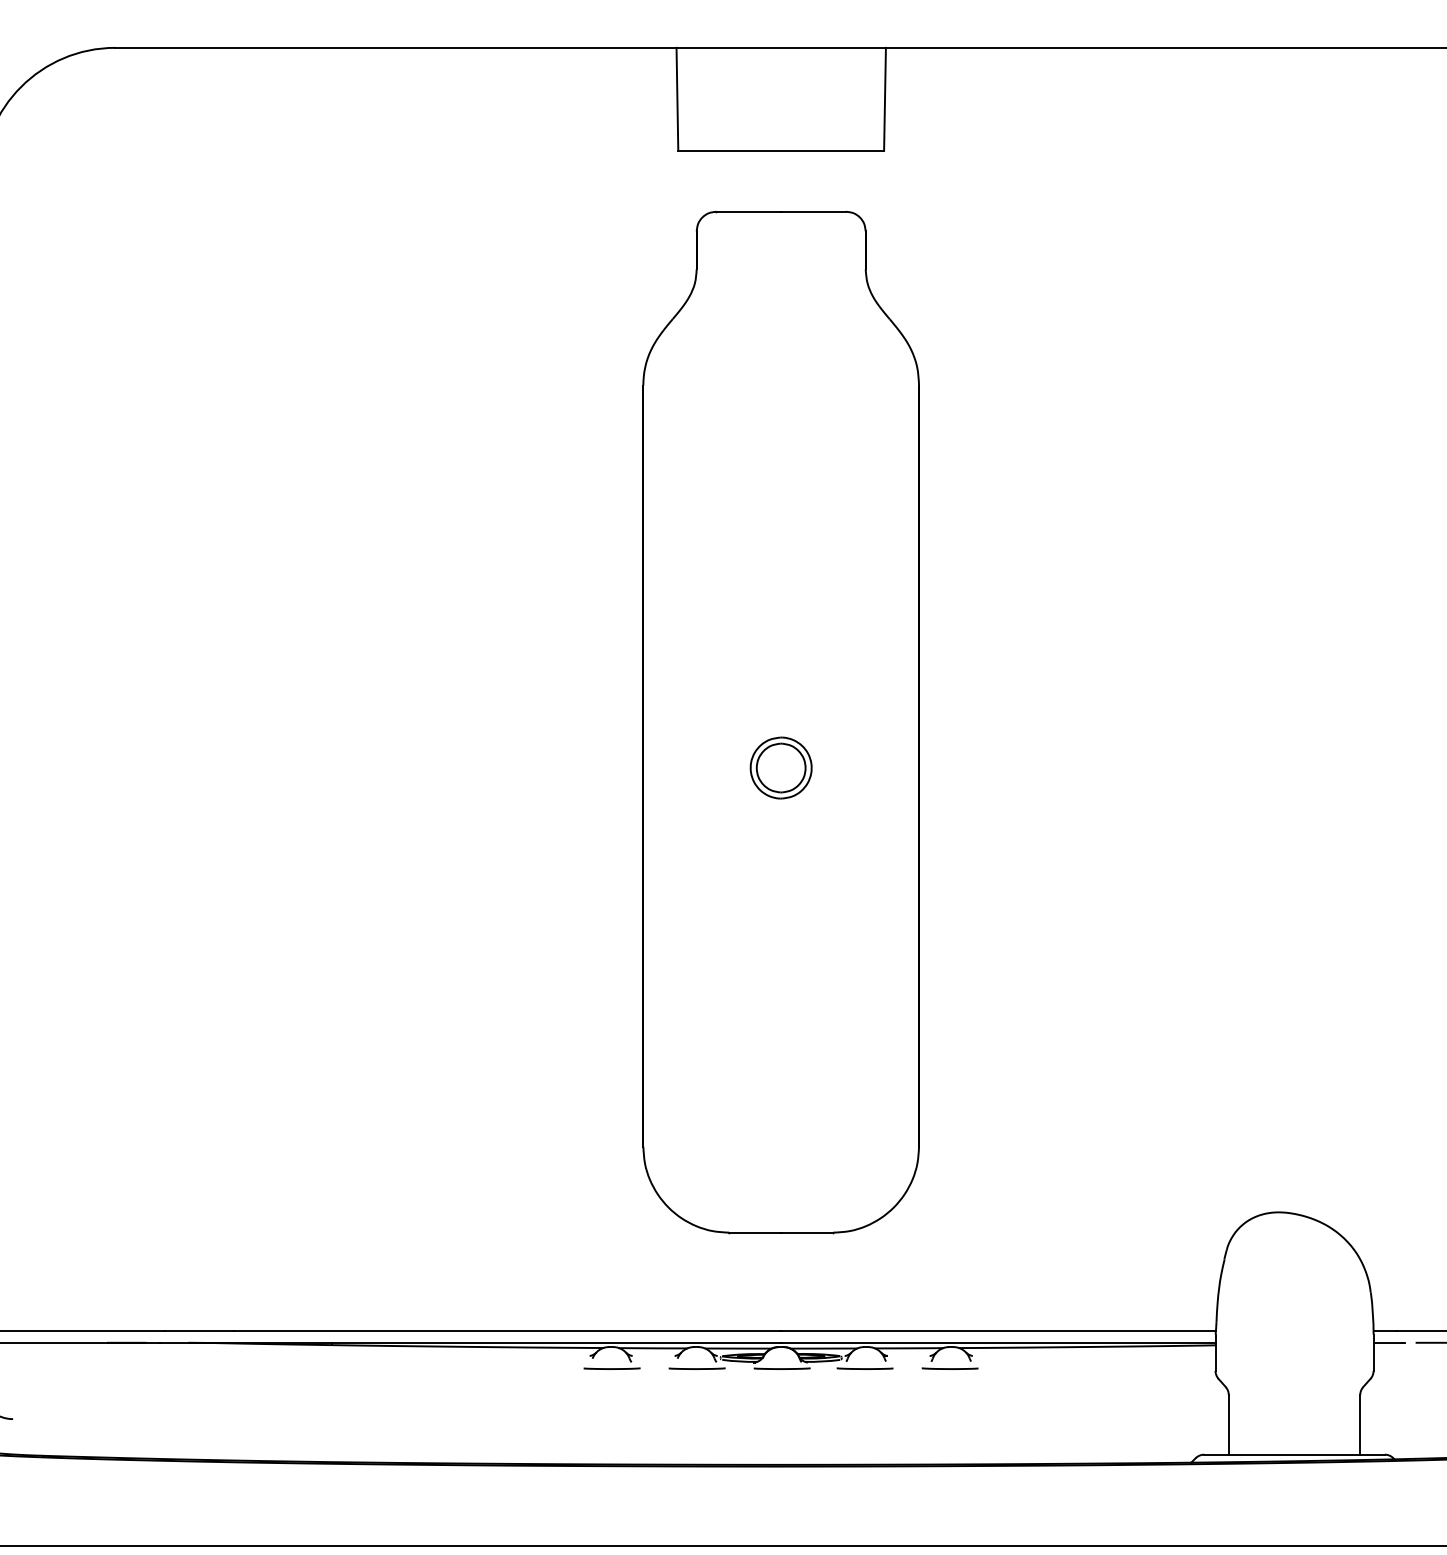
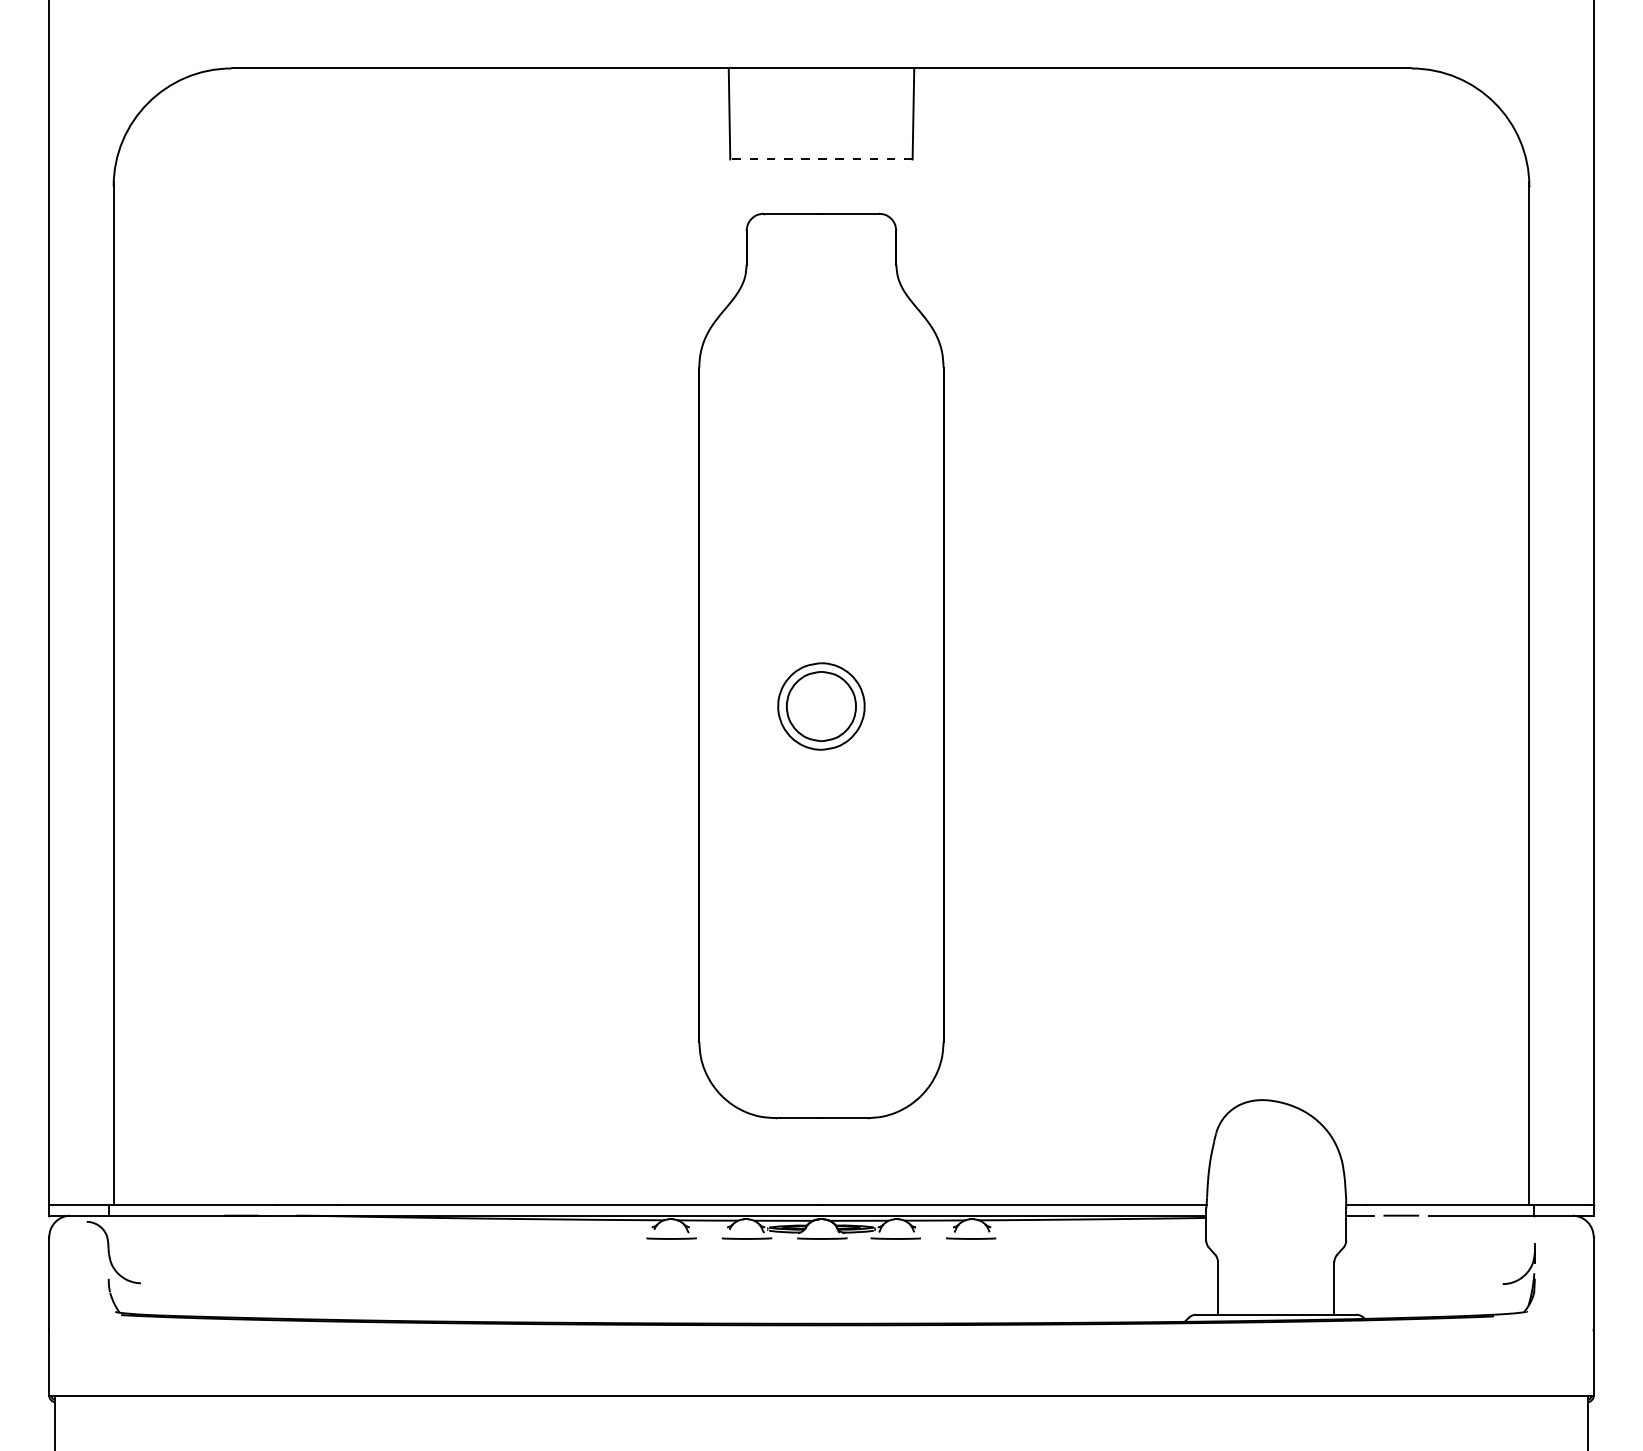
line: (780, 150) -> (820, 159), solid -> dashed
part: (781, 768) -> (821, 706), size x1.6

